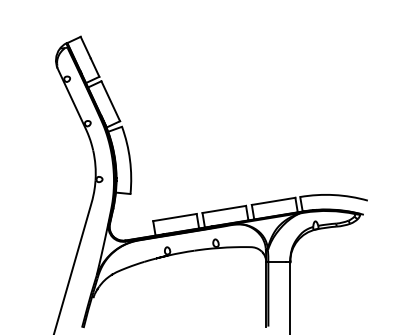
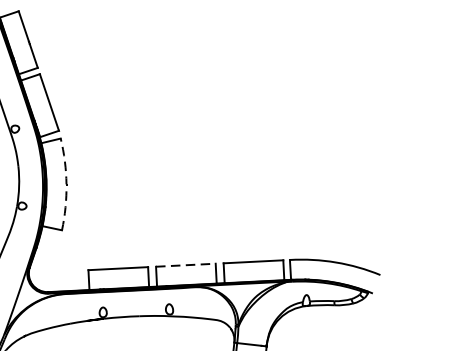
arc: (130, 159) -> (67, 183), solid -> dashed
line: (224, 209) -> (186, 265), solid -> dashed

